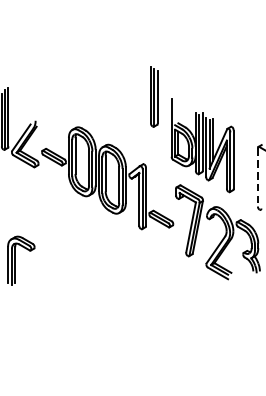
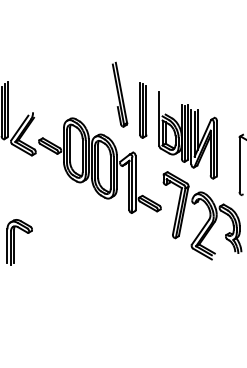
part: (154, 97) -> (143, 110), moved
part: (128, 101) -> (119, 94), added
line: (257, 177) -> (239, 164), dashed -> solid

